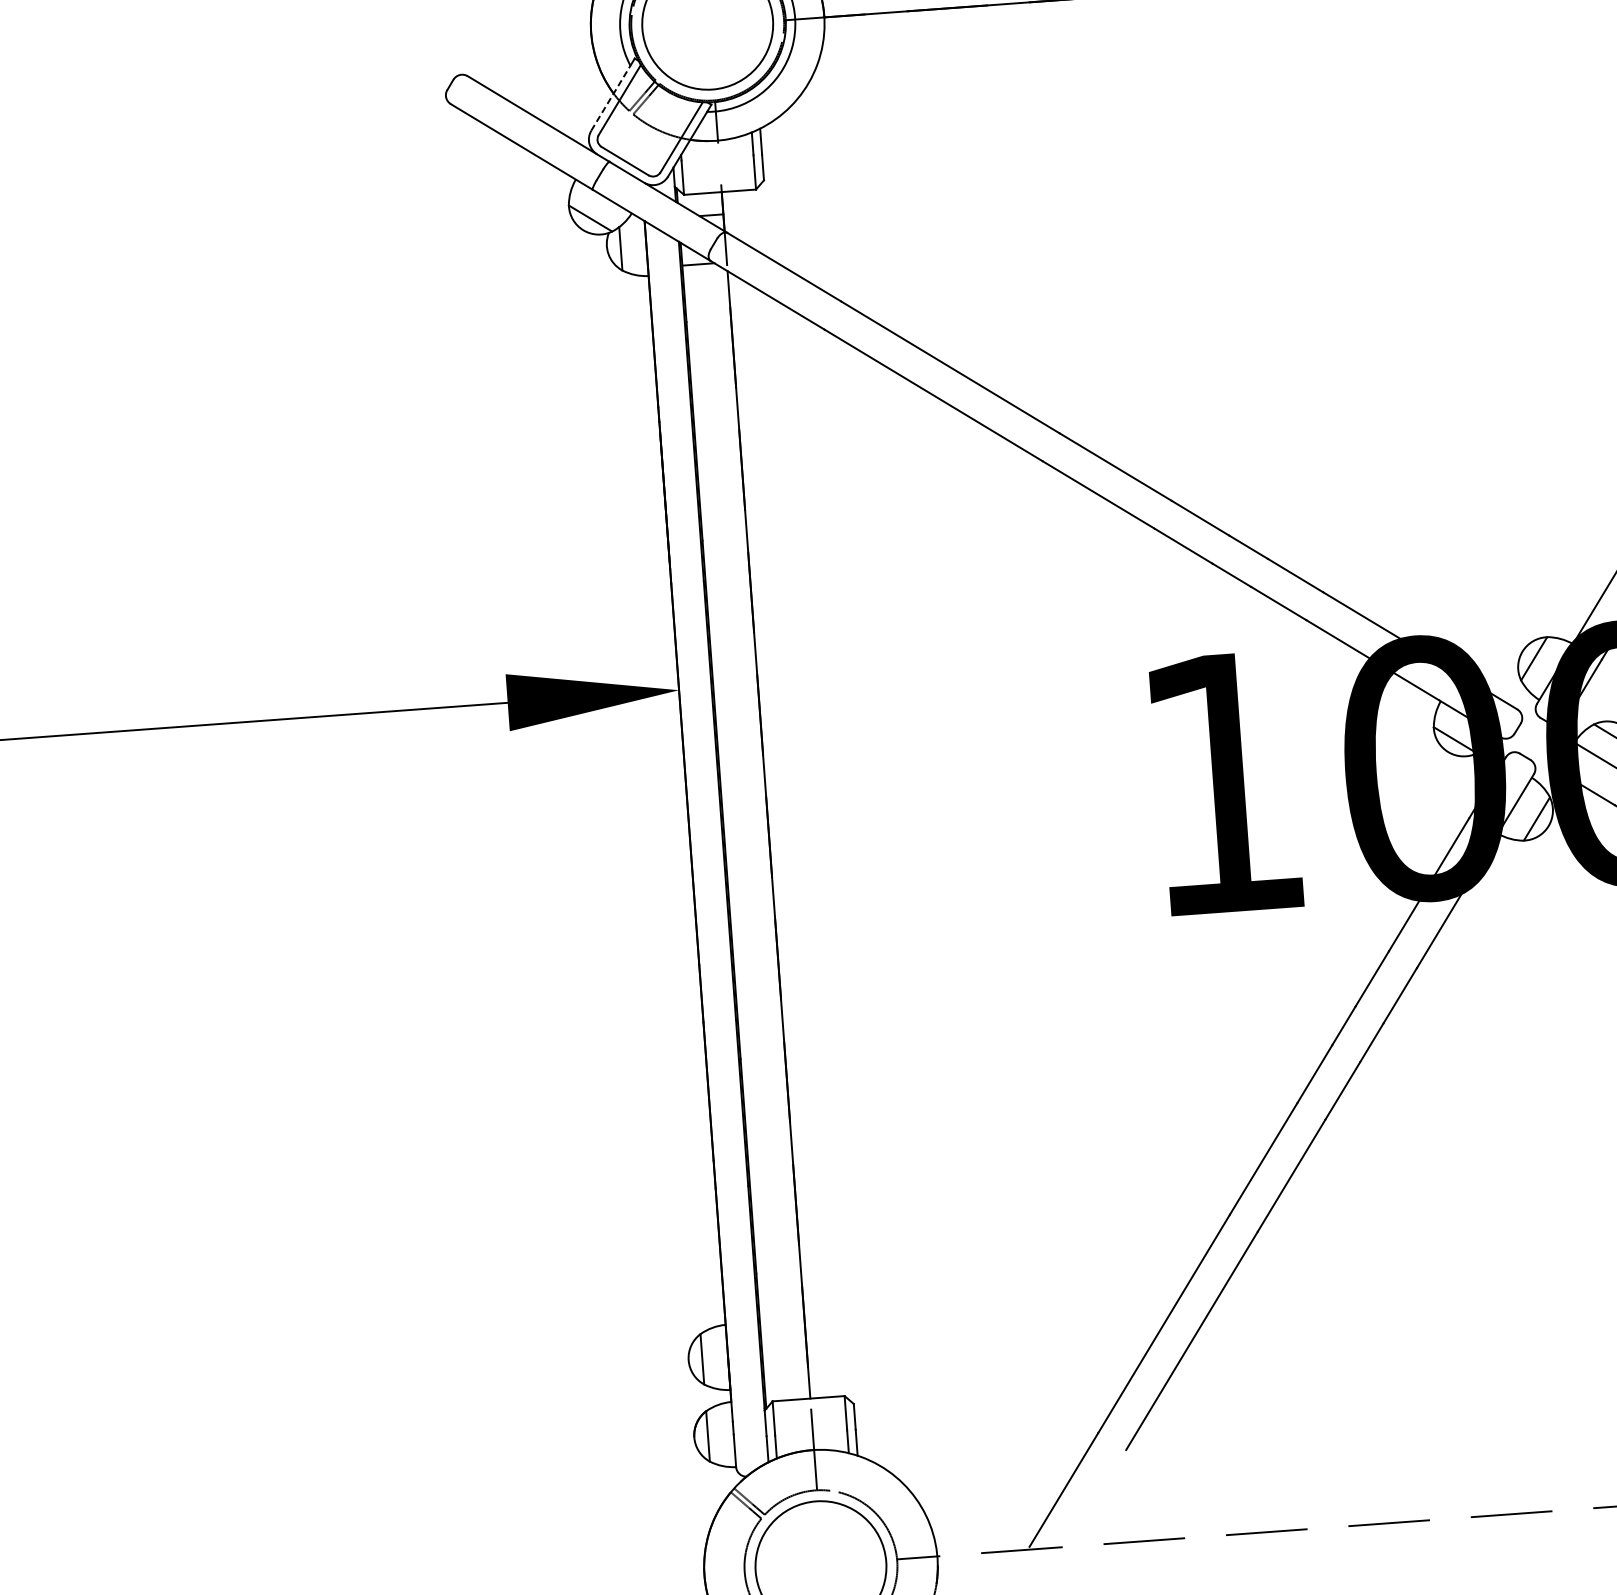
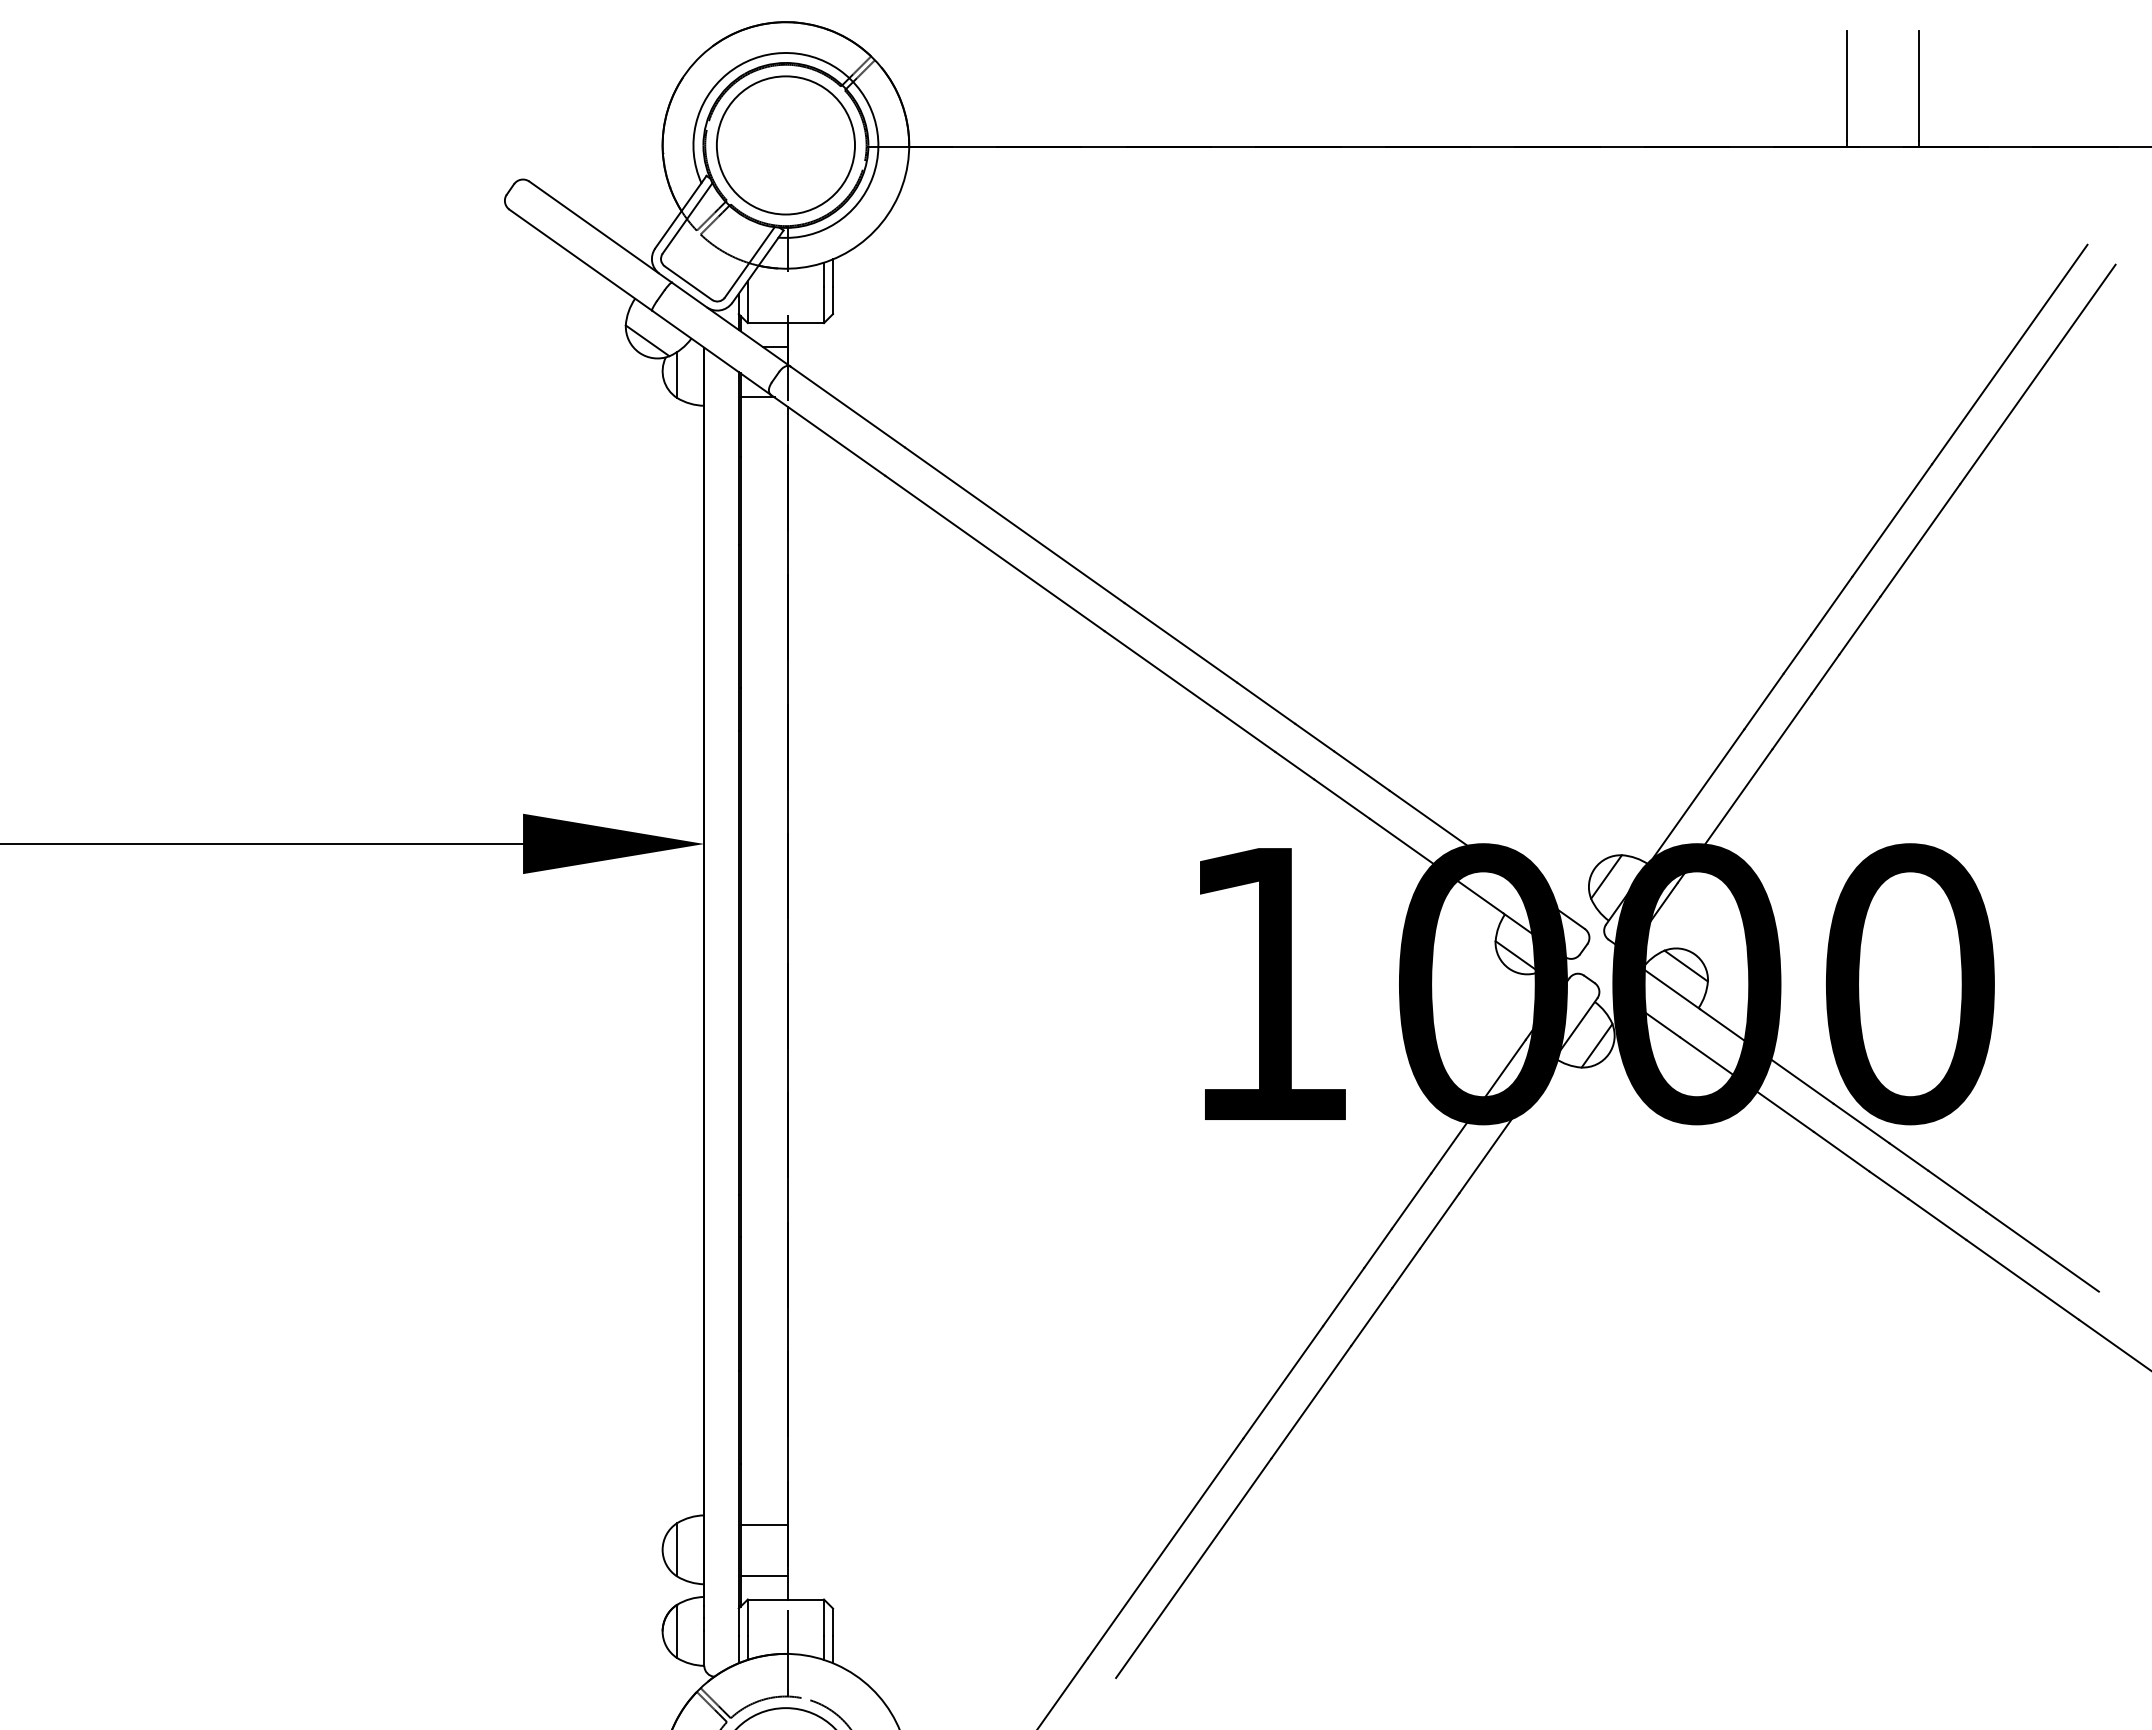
line: (611, 97) -> (678, 215), dashed -> solid
line: (782, 1330) -> (763, 1525), added
line: (785, 1377) -> (763, 1575), added

